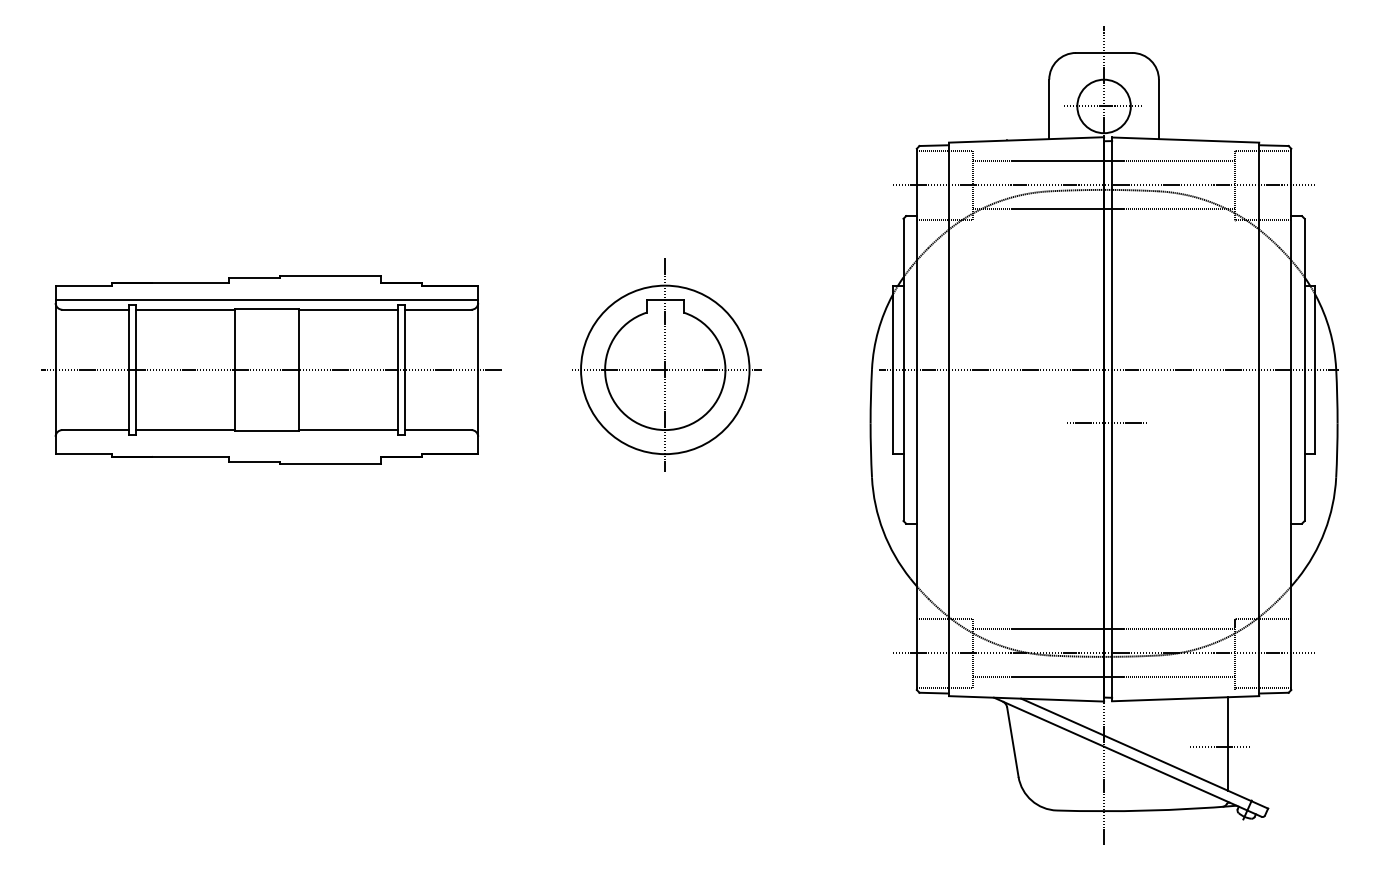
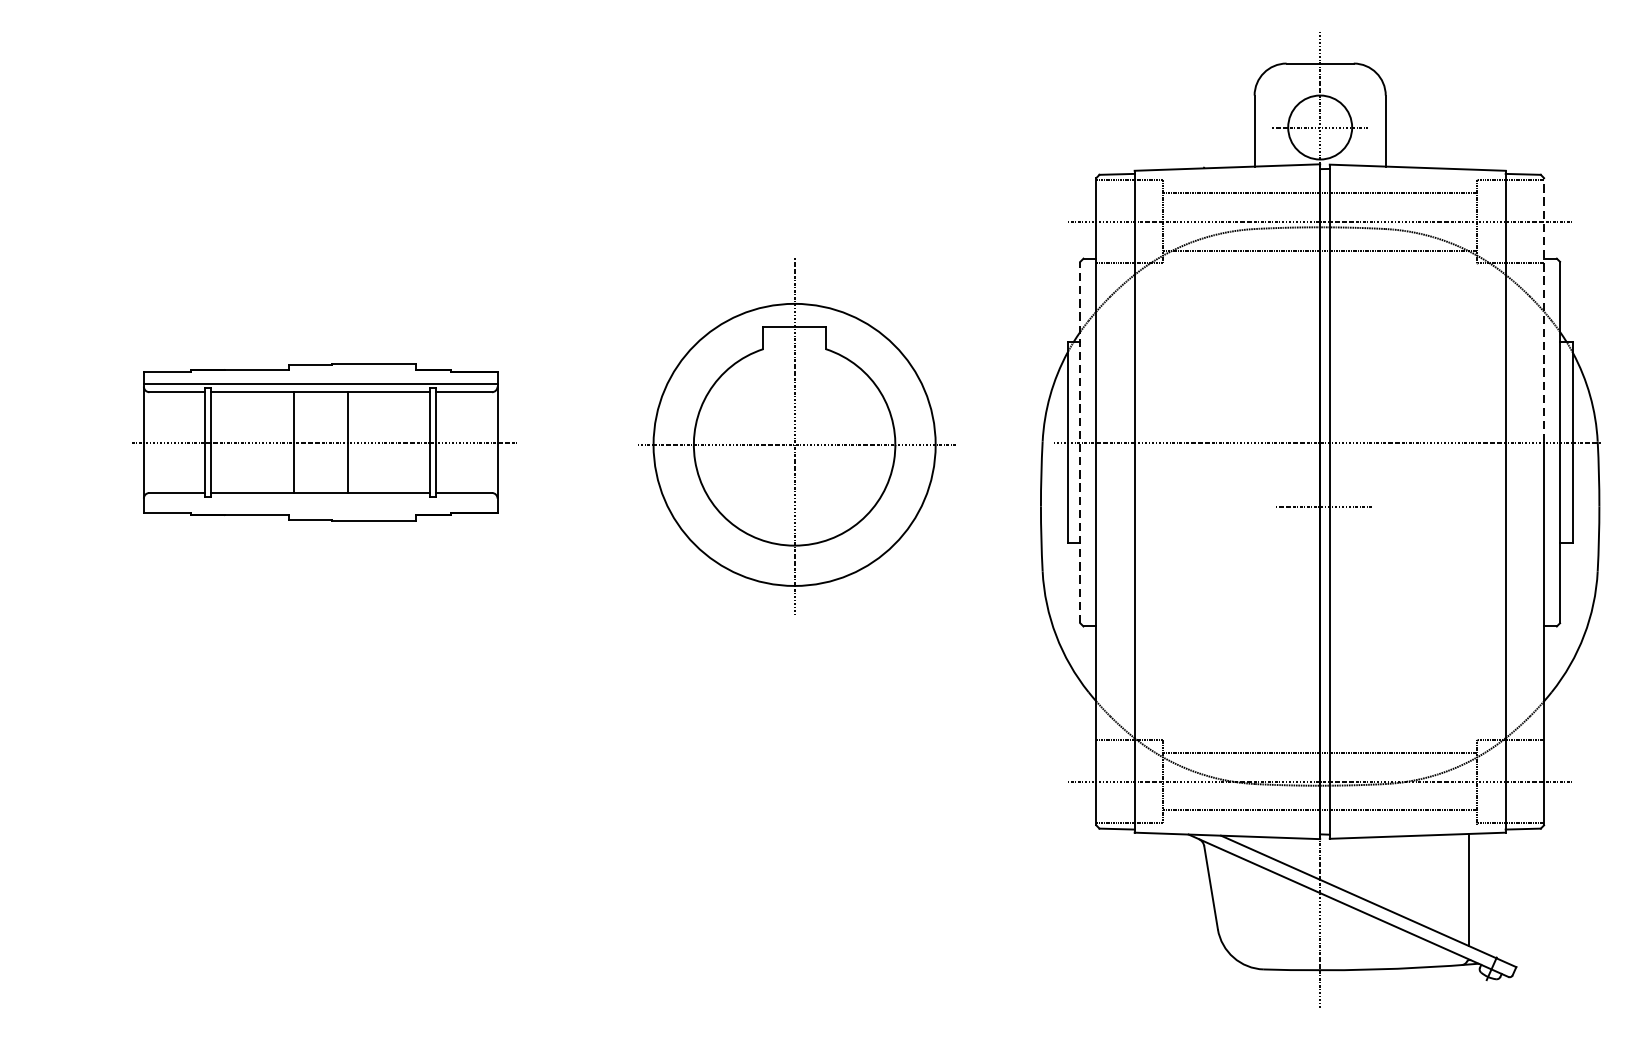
line: (1291, 259) -> (1544, 310), solid -> dashed
part: (666, 364) -> (796, 436), size x1.4
part: (271, 369) -> (324, 442), size x0.7
line: (903, 369) -> (1080, 442), solid -> dashed
line: (1220, 747) -> (1459, 894), removed

